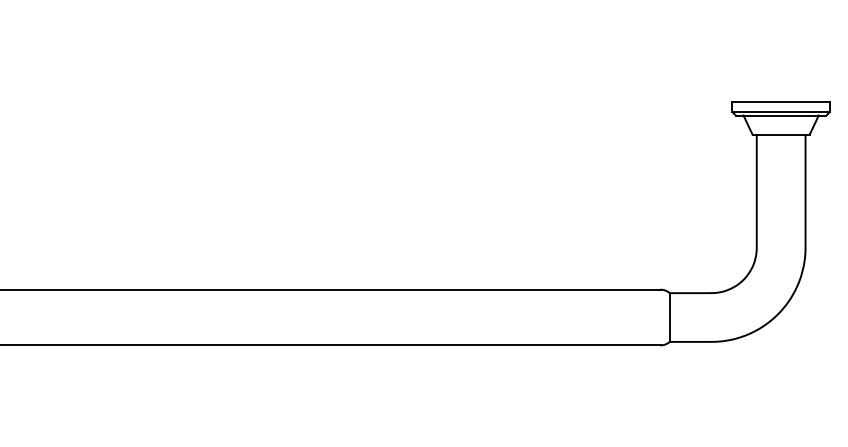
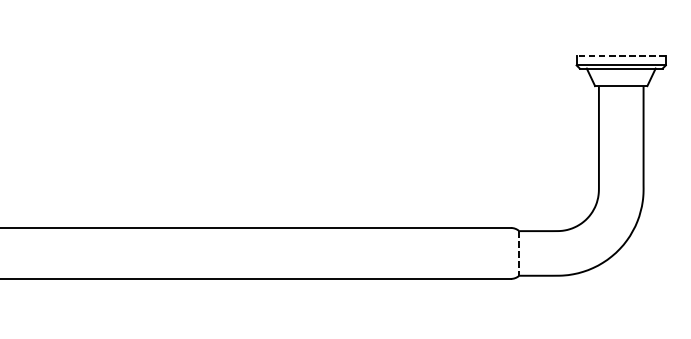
line: (781, 101) -> (621, 55), solid -> dashed
line: (669, 318) -> (519, 254), solid -> dashed

